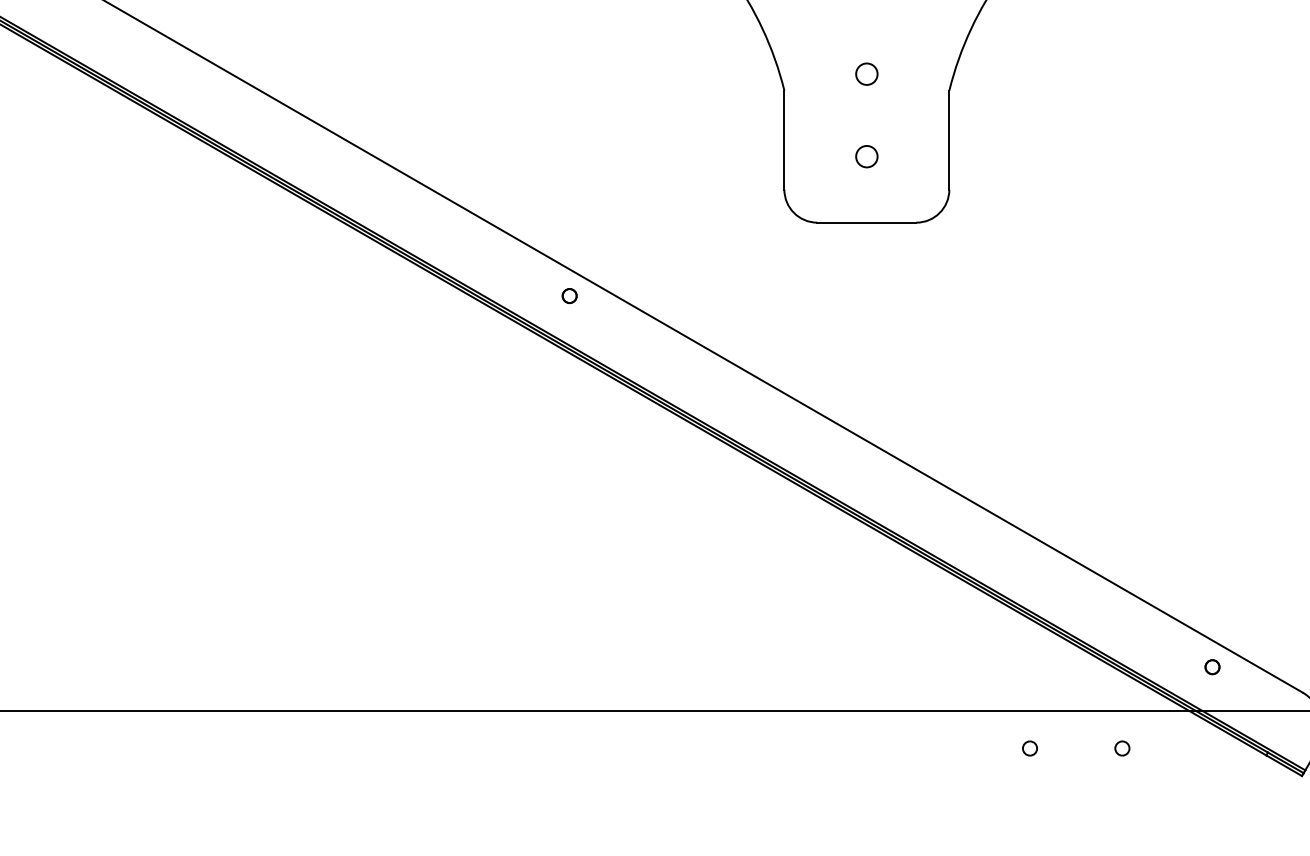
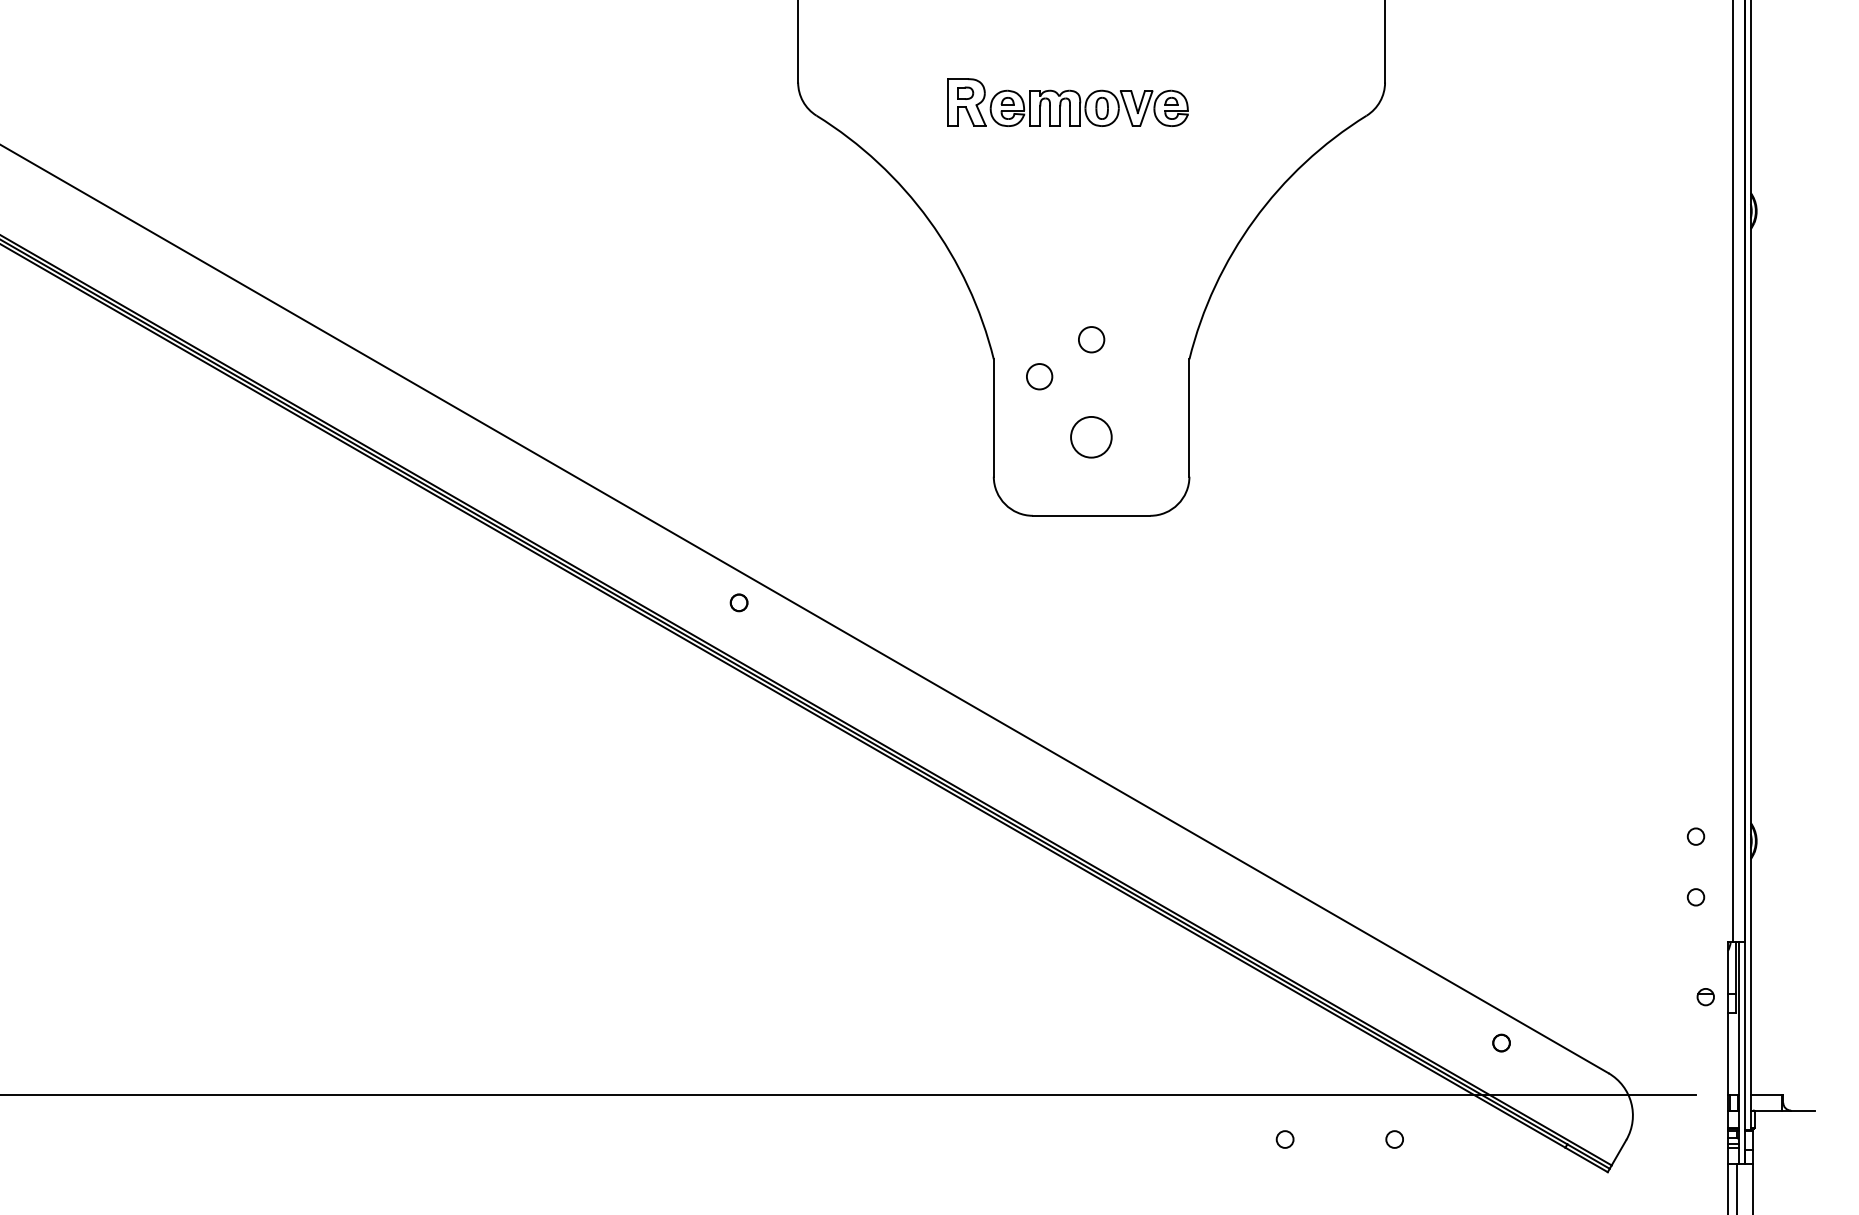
circle: (822, 105) -> (1039, 376), added
circle: (866, 156) -> (1091, 437), size x1.6

